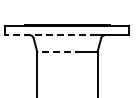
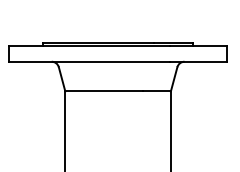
line: (51, 35) -> (90, 62), dashed -> solid
line: (59, 52) -> (104, 92), dashed -> solid

